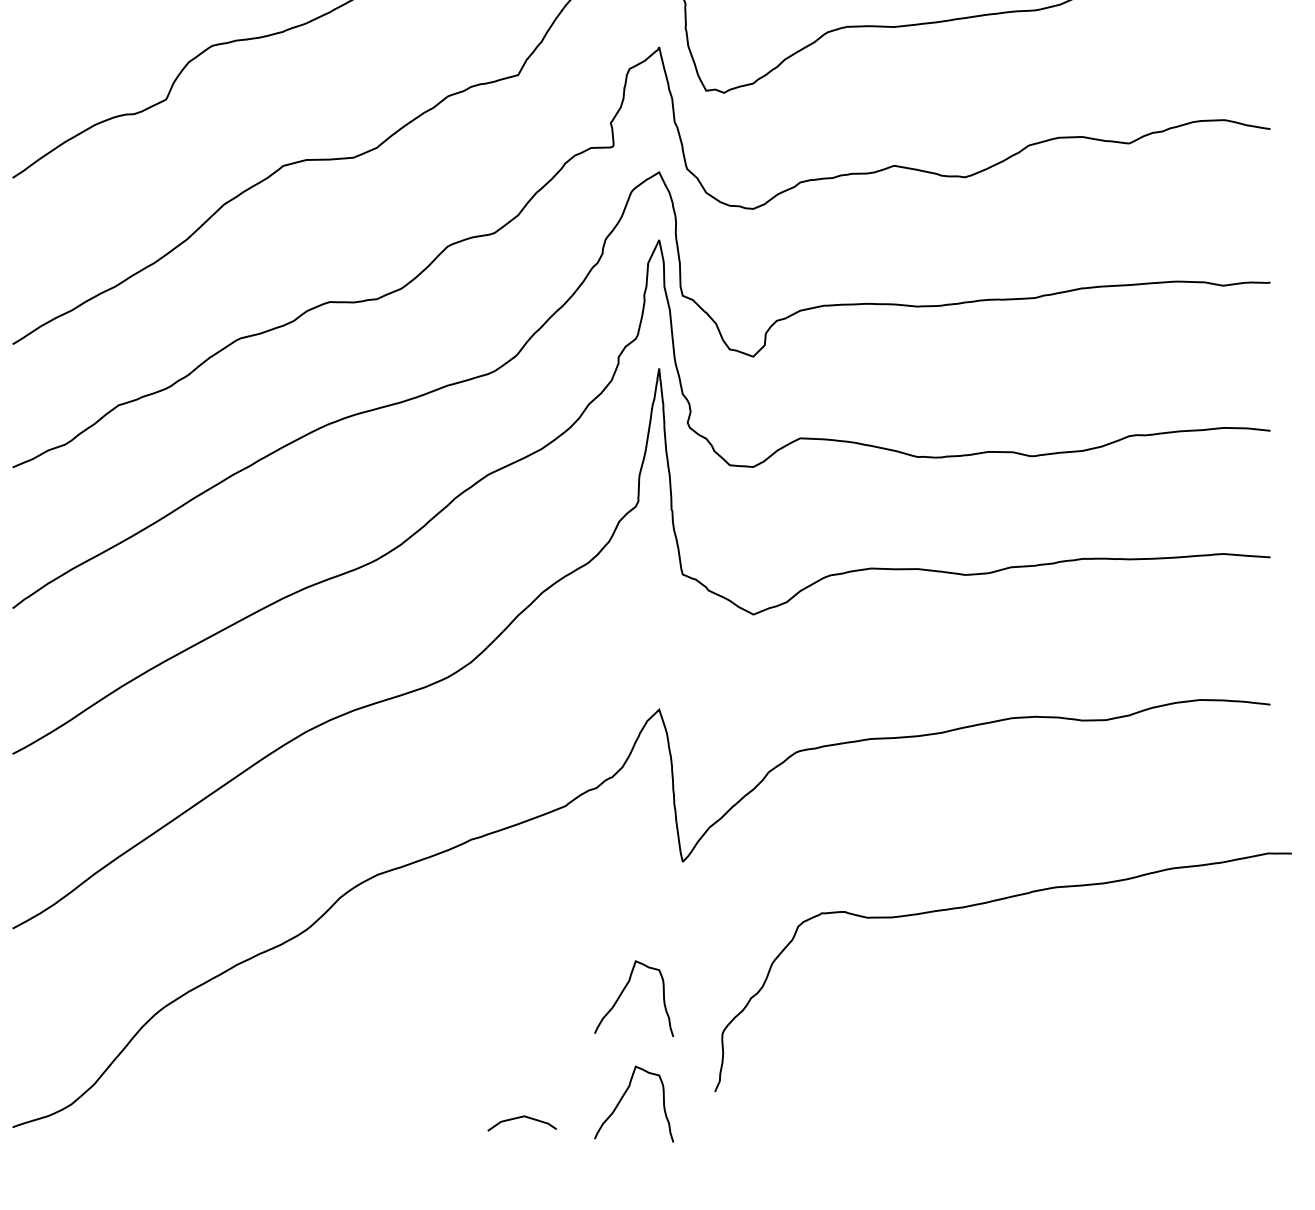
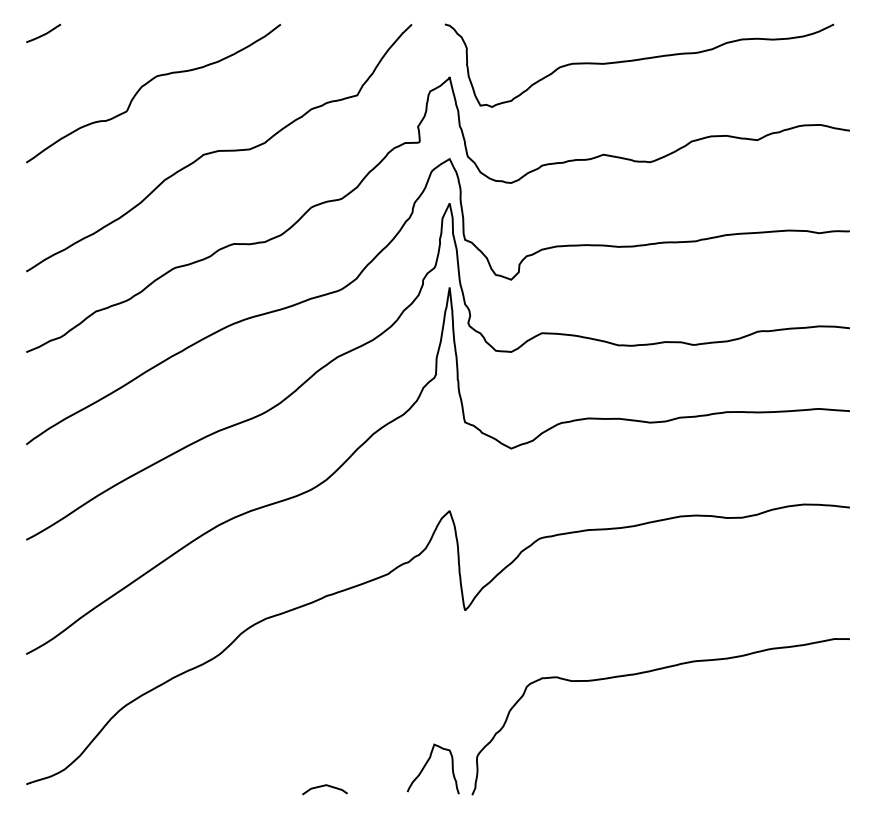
curve: (985, 904) -> (649, 672), moved
curve: (623, 993) -> (426, 696), removed
curve: (521, 1118) -> (324, 786), moved

